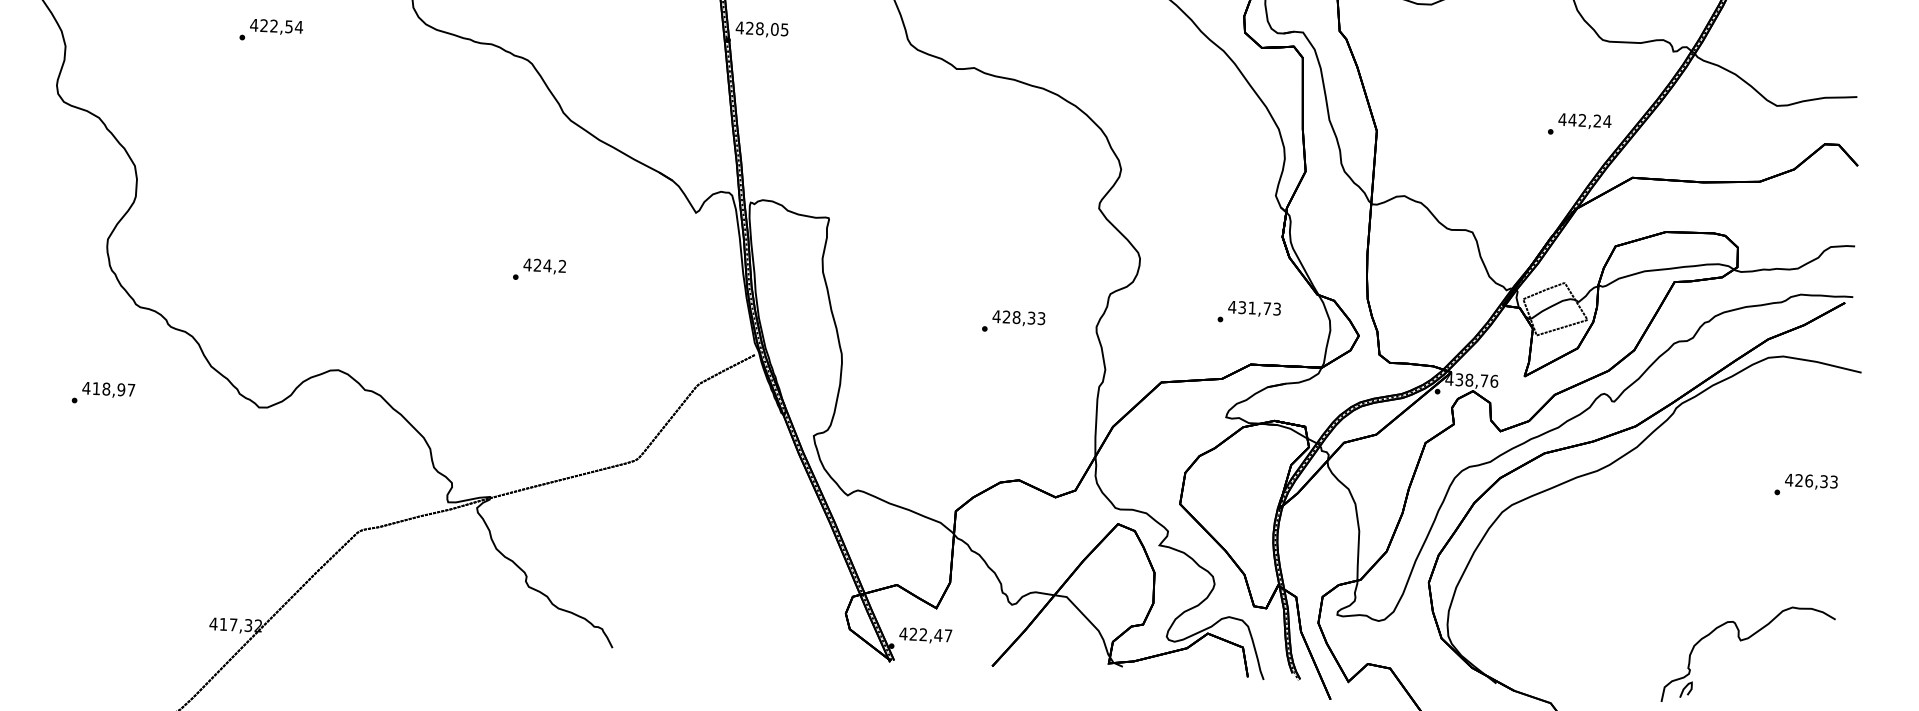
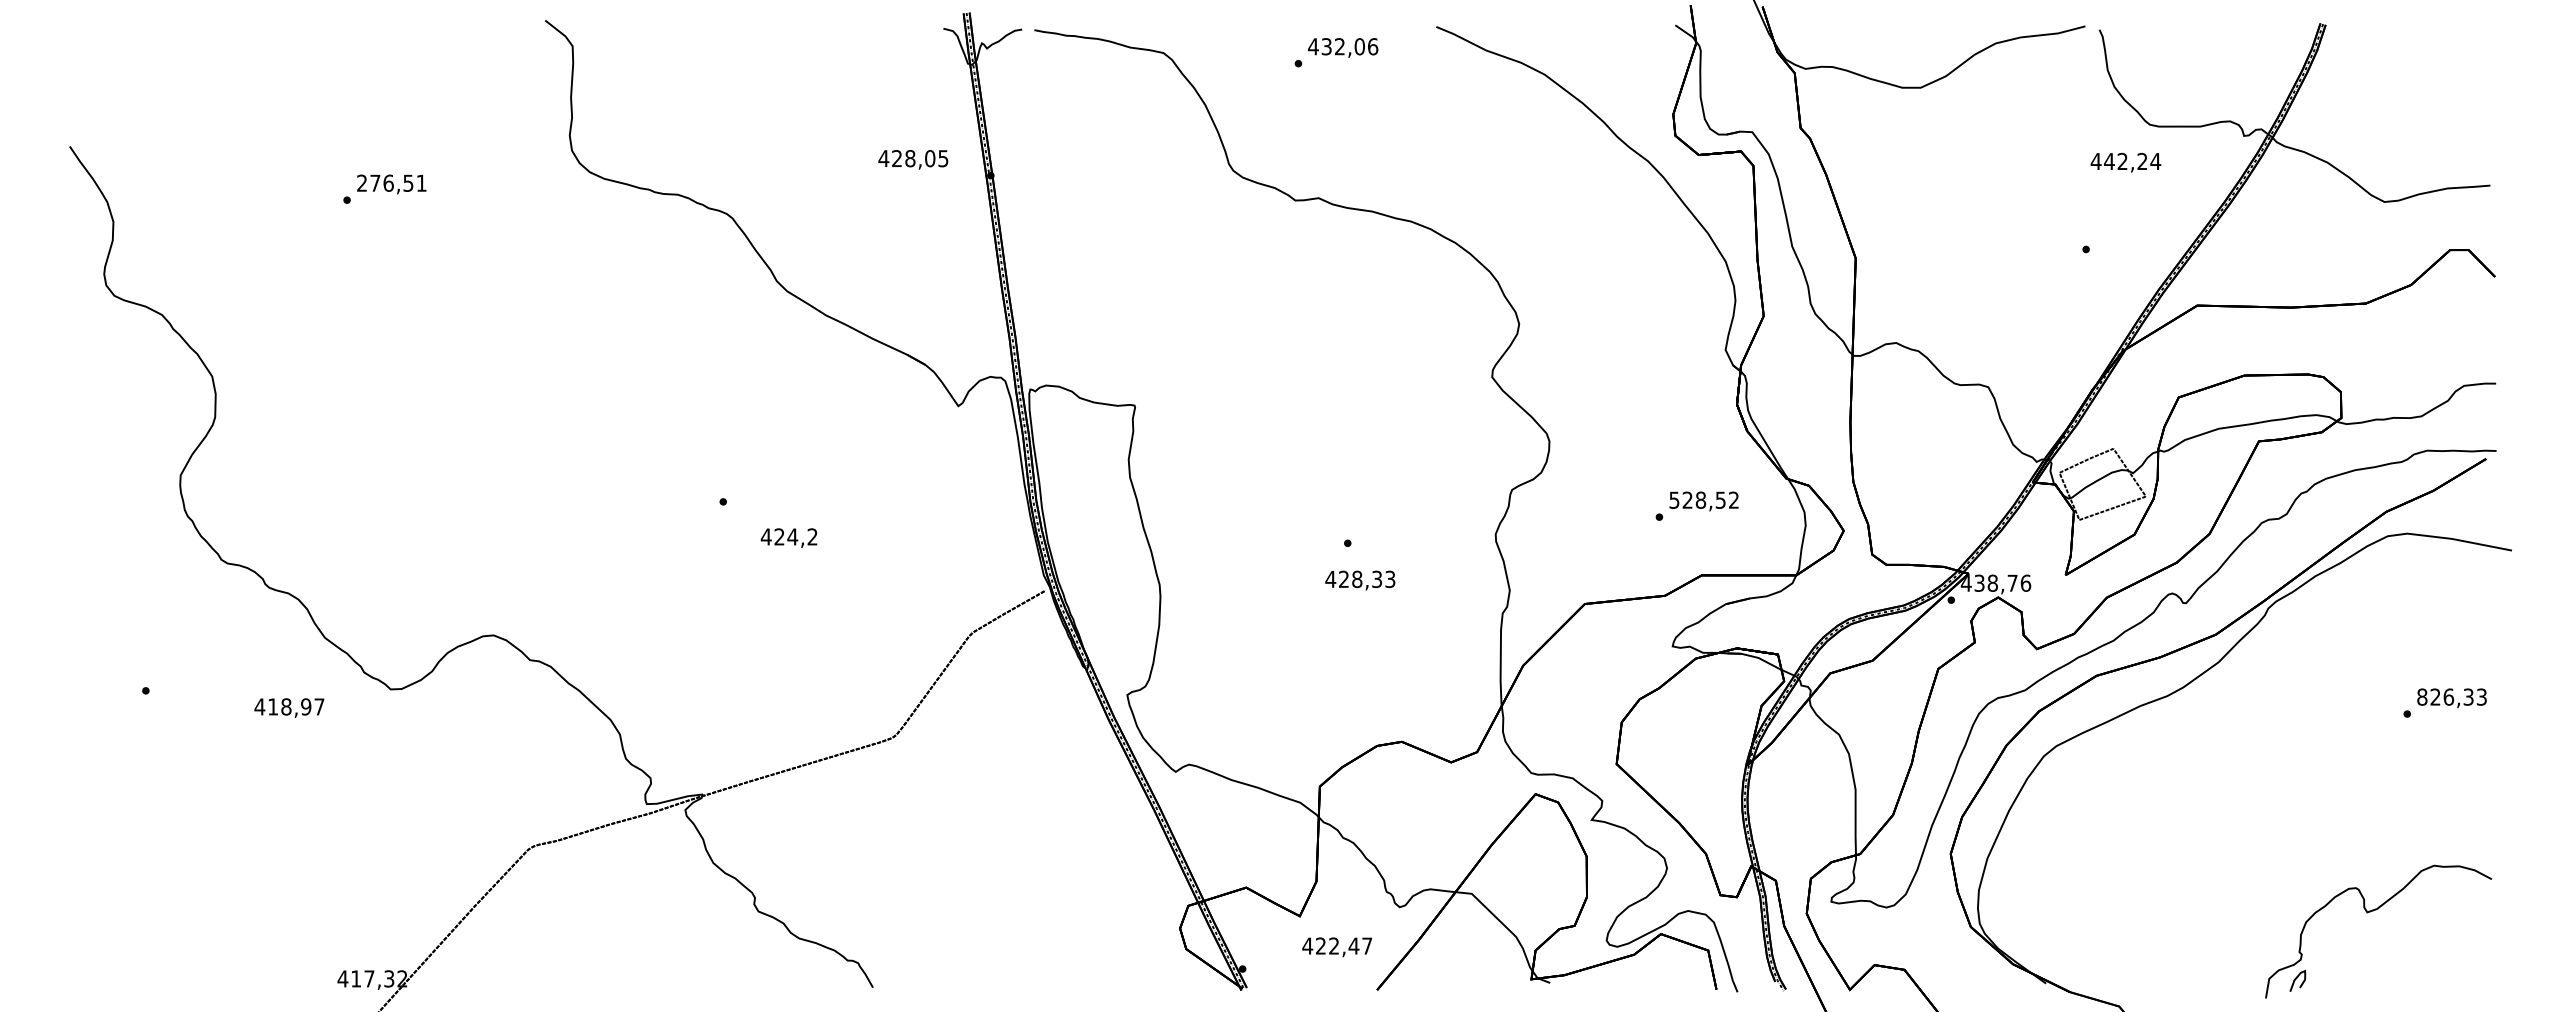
text: (276, 25) -> (391, 182), 422,54 -> 276,51
text: (762, 29) -> (913, 159), moved
text: (1584, 121) -> (2125, 162), moved
text: (544, 266) -> (788, 537), moved
text: (1254, 307) -> (1703, 499), 431,73 -> 528,52
text: (1019, 318) -> (1360, 580), moved
text: (108, 389) -> (289, 707), moved
text: (1788, 479) -> (2421, 696), 426,33 -> 826,33
text: (925, 635) -> (1337, 947), moved

